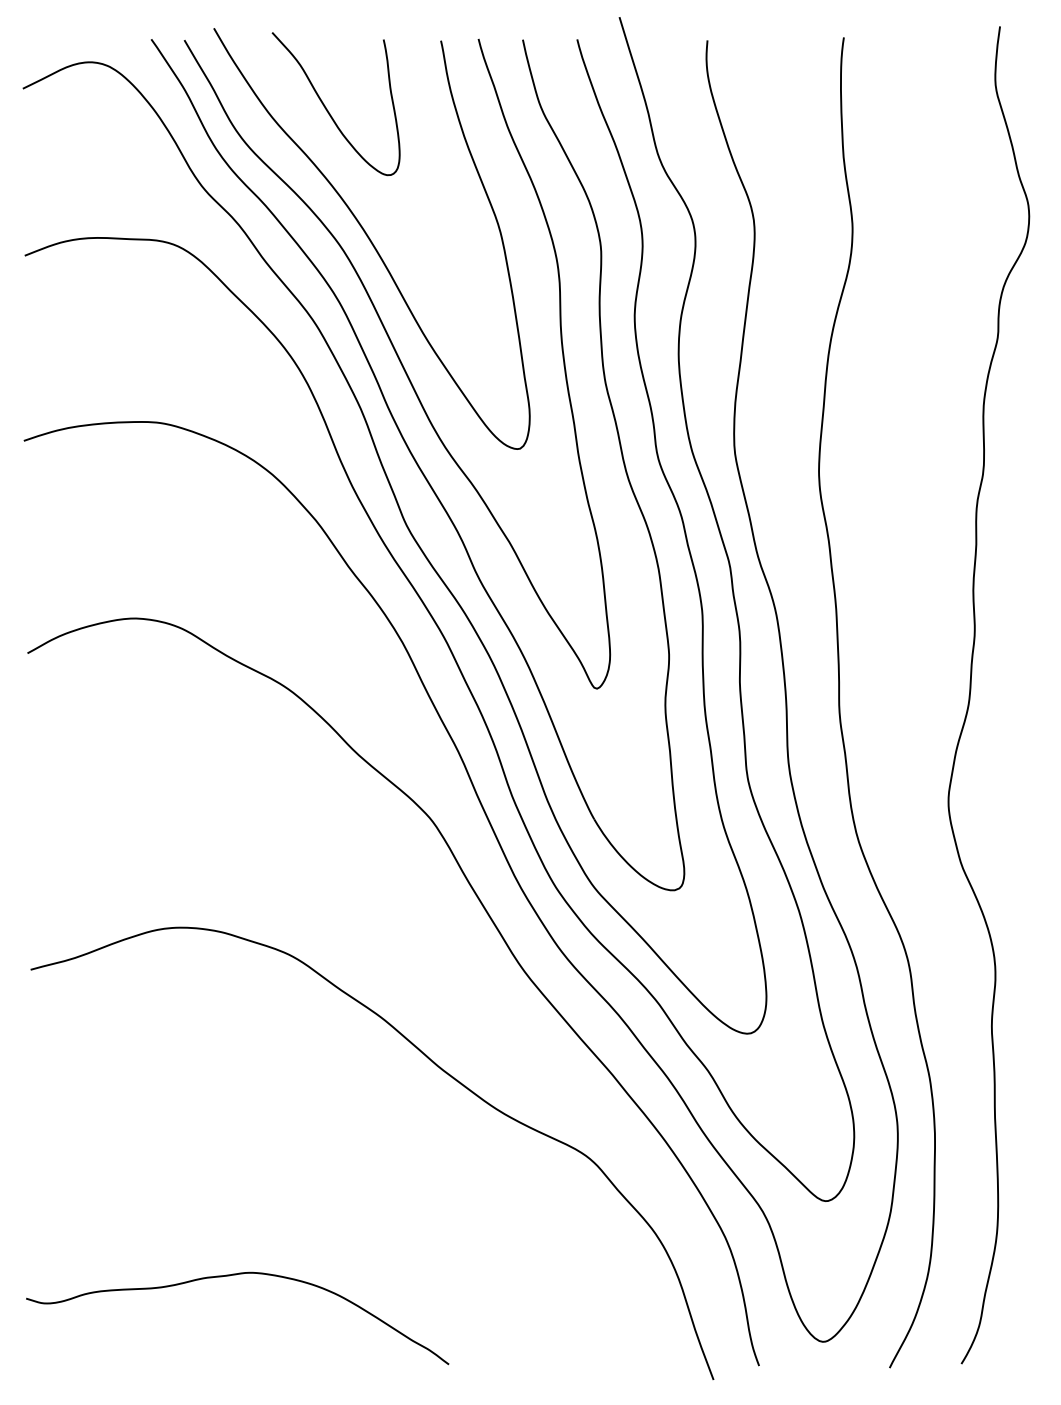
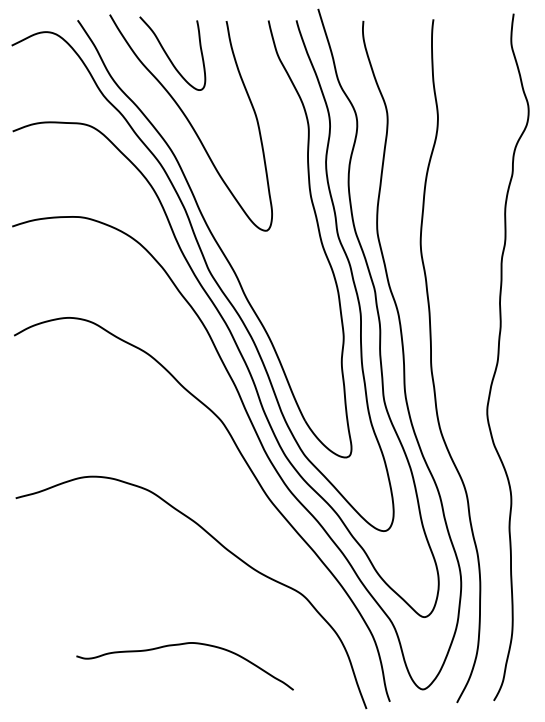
curve: (400, 364) -> (205, 187), removed
curve: (228, 1277) -> (180, 645), moved

